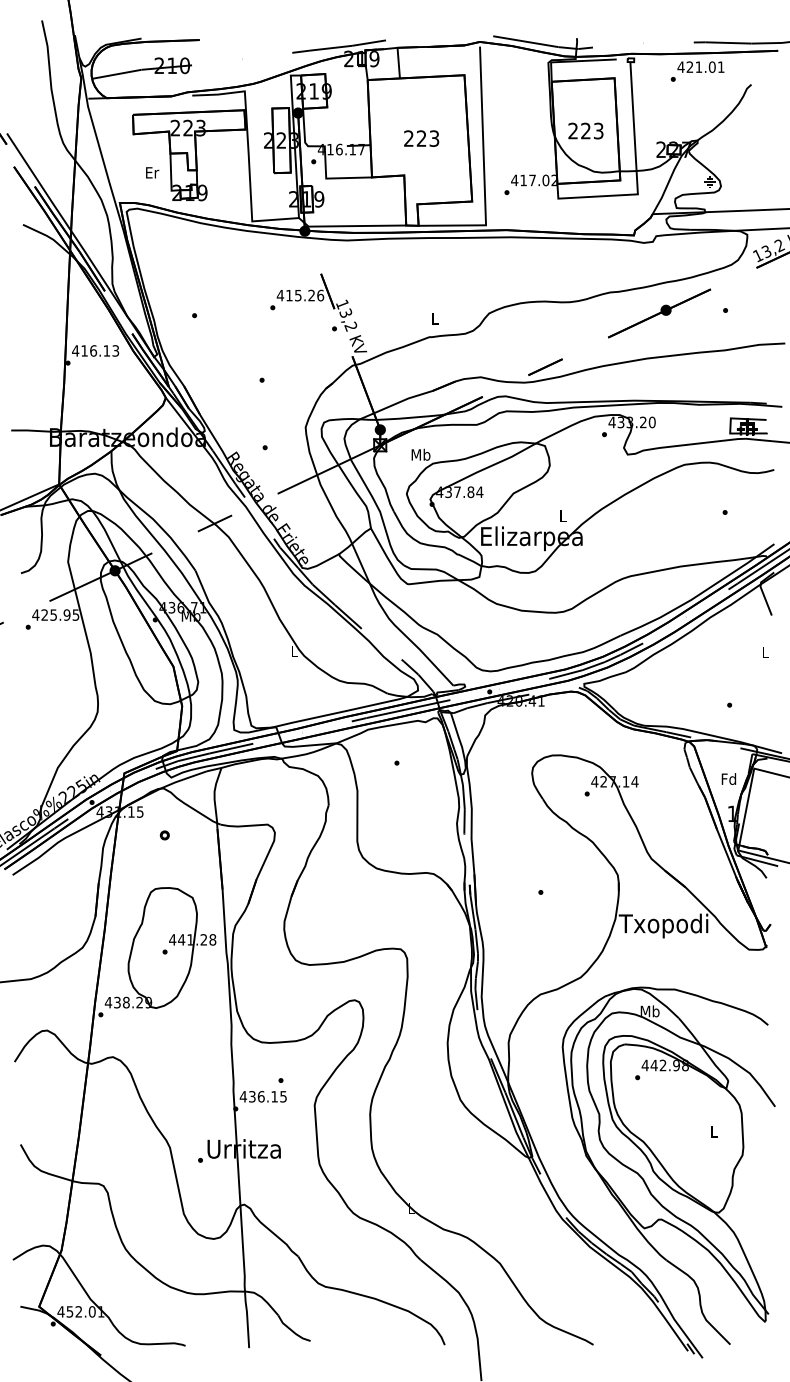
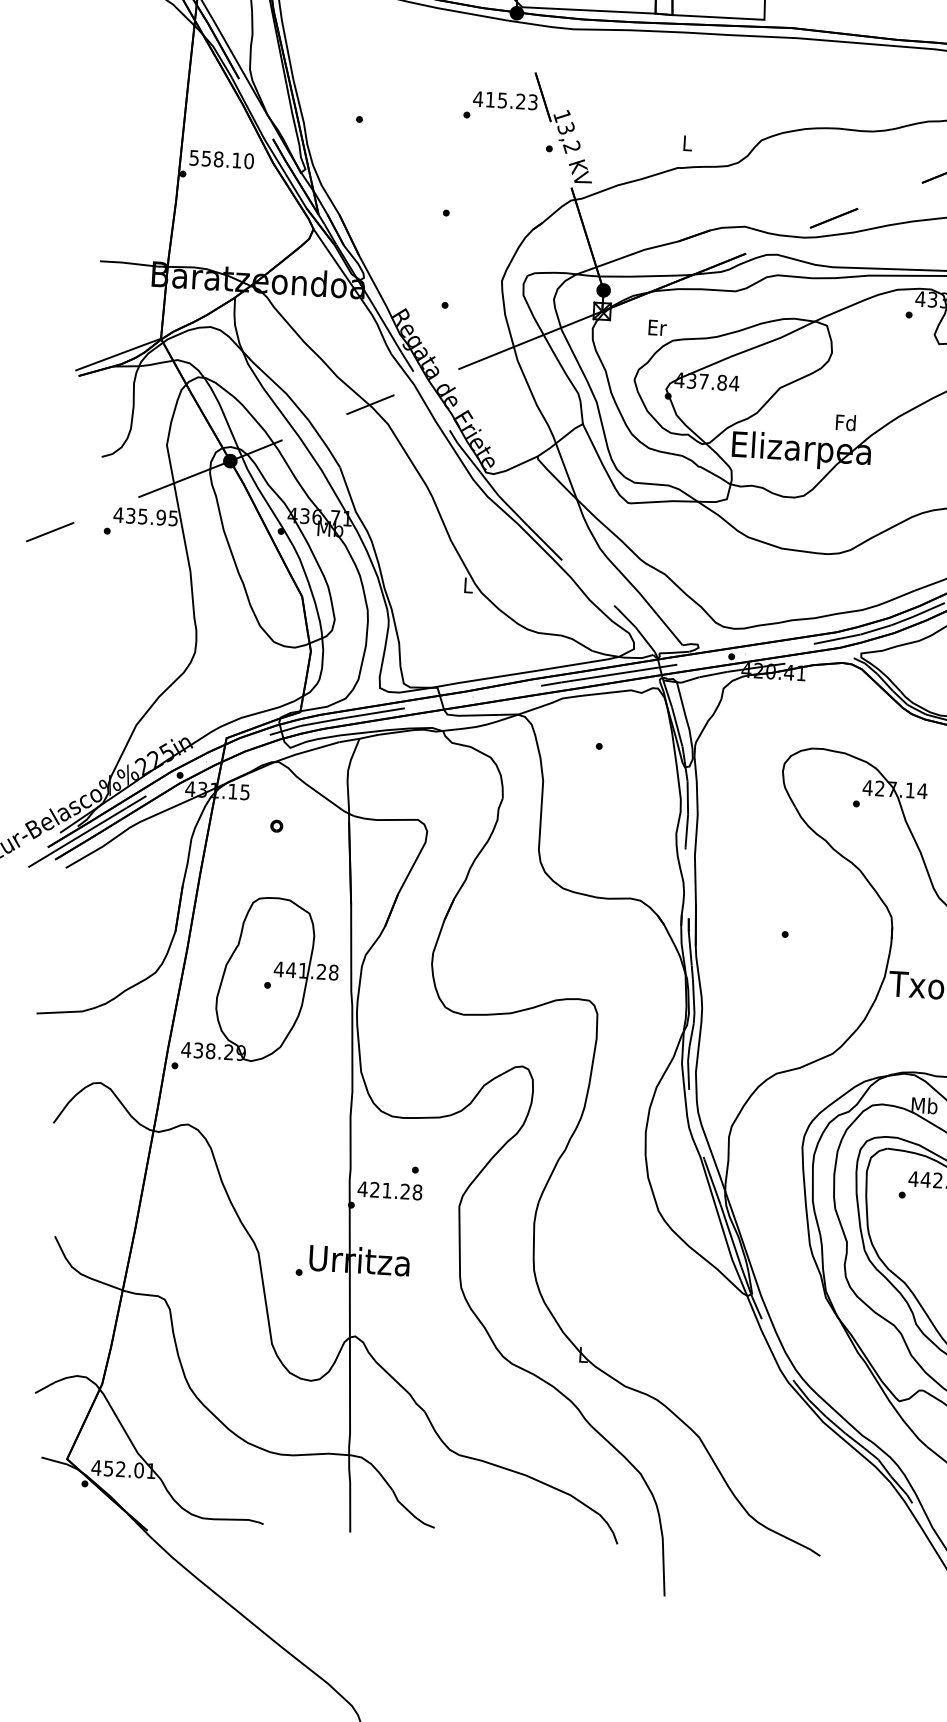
text: (320, 295) -> (532, 102), 415.26 -> 415.23
text: (95, 350) -> (221, 158), 416.13 -> 558.10
text: (420, 454) -> (656, 327), Mb -> Er
text: (562, 515) -> (845, 421), L -> Fd
text: (44, 615) -> (130, 516), 425.95 -> 435.95
text: (267, 1096) -> (395, 1190), 436.15 -> 421.28

